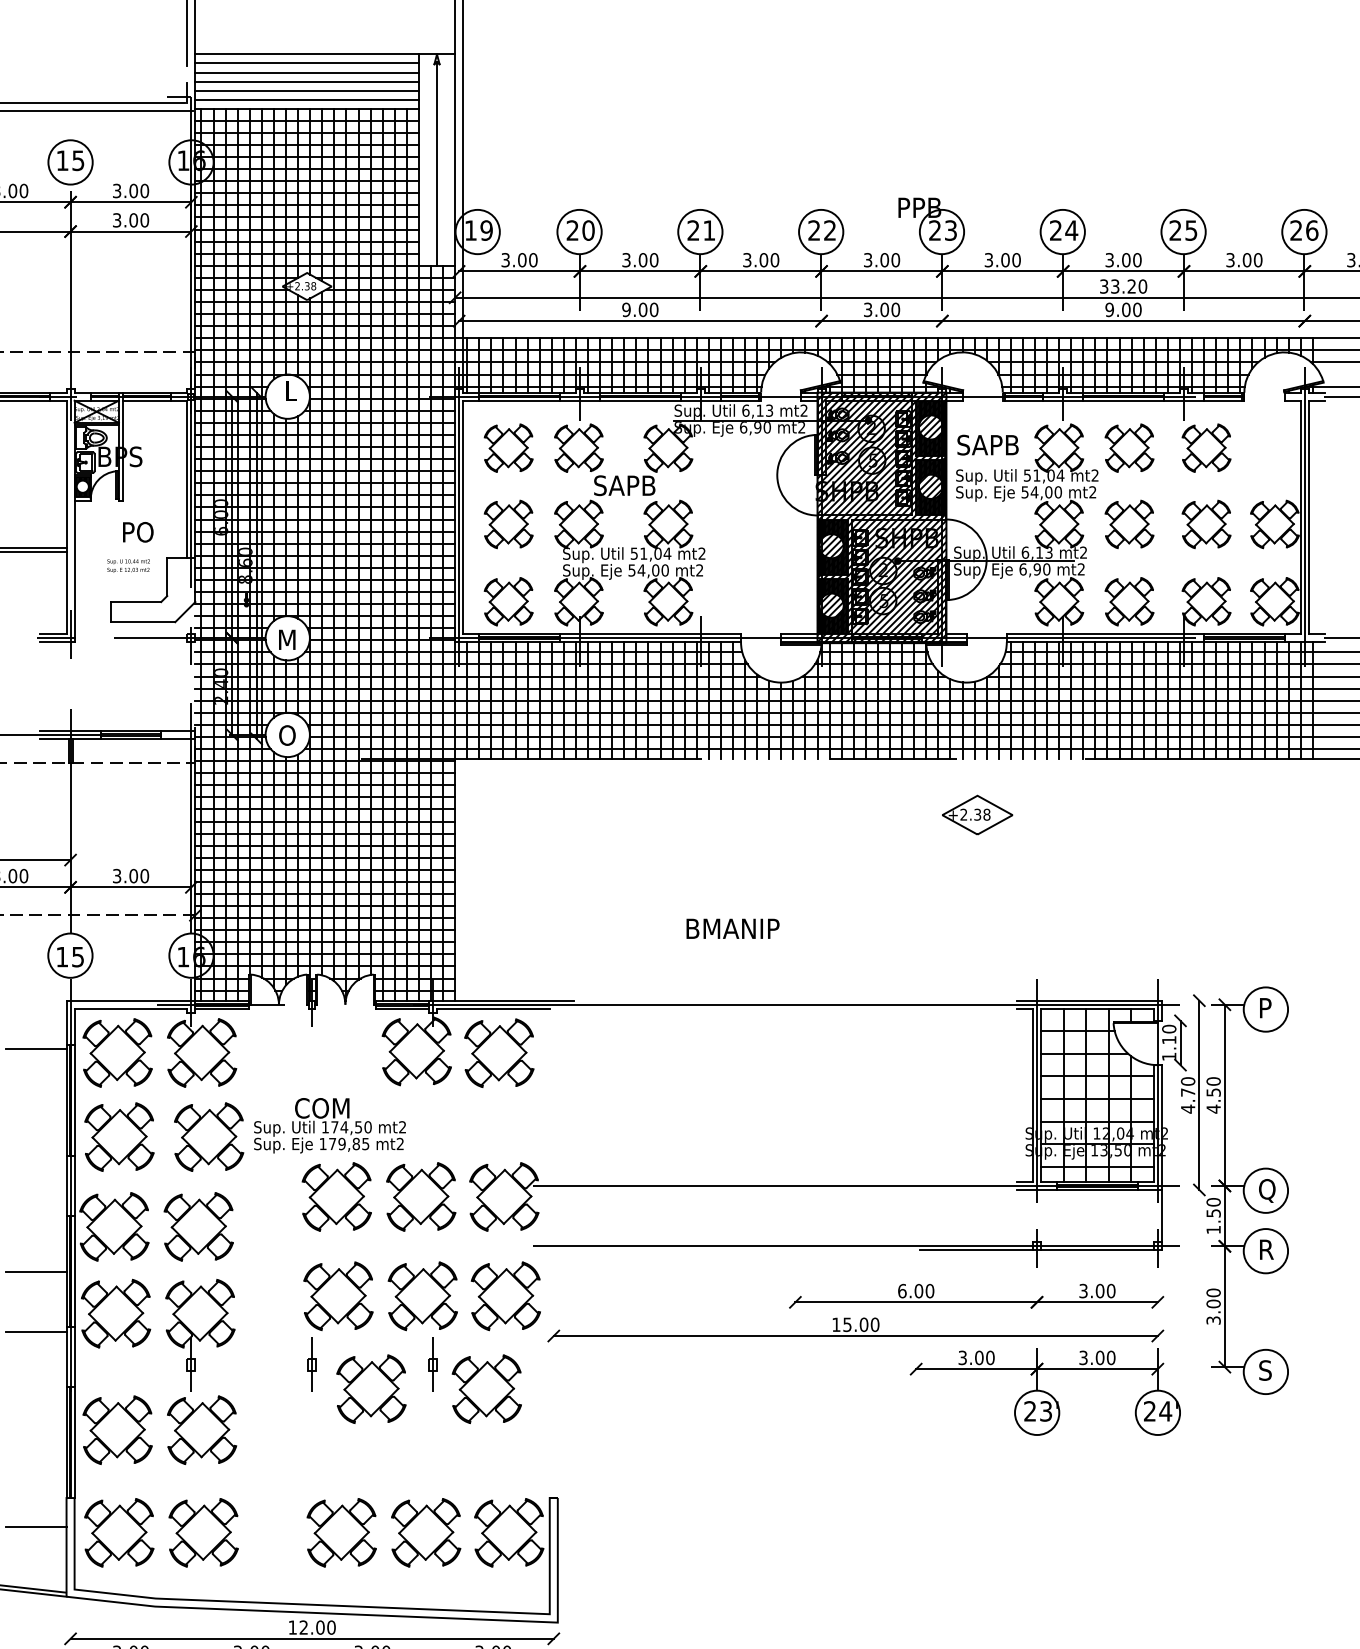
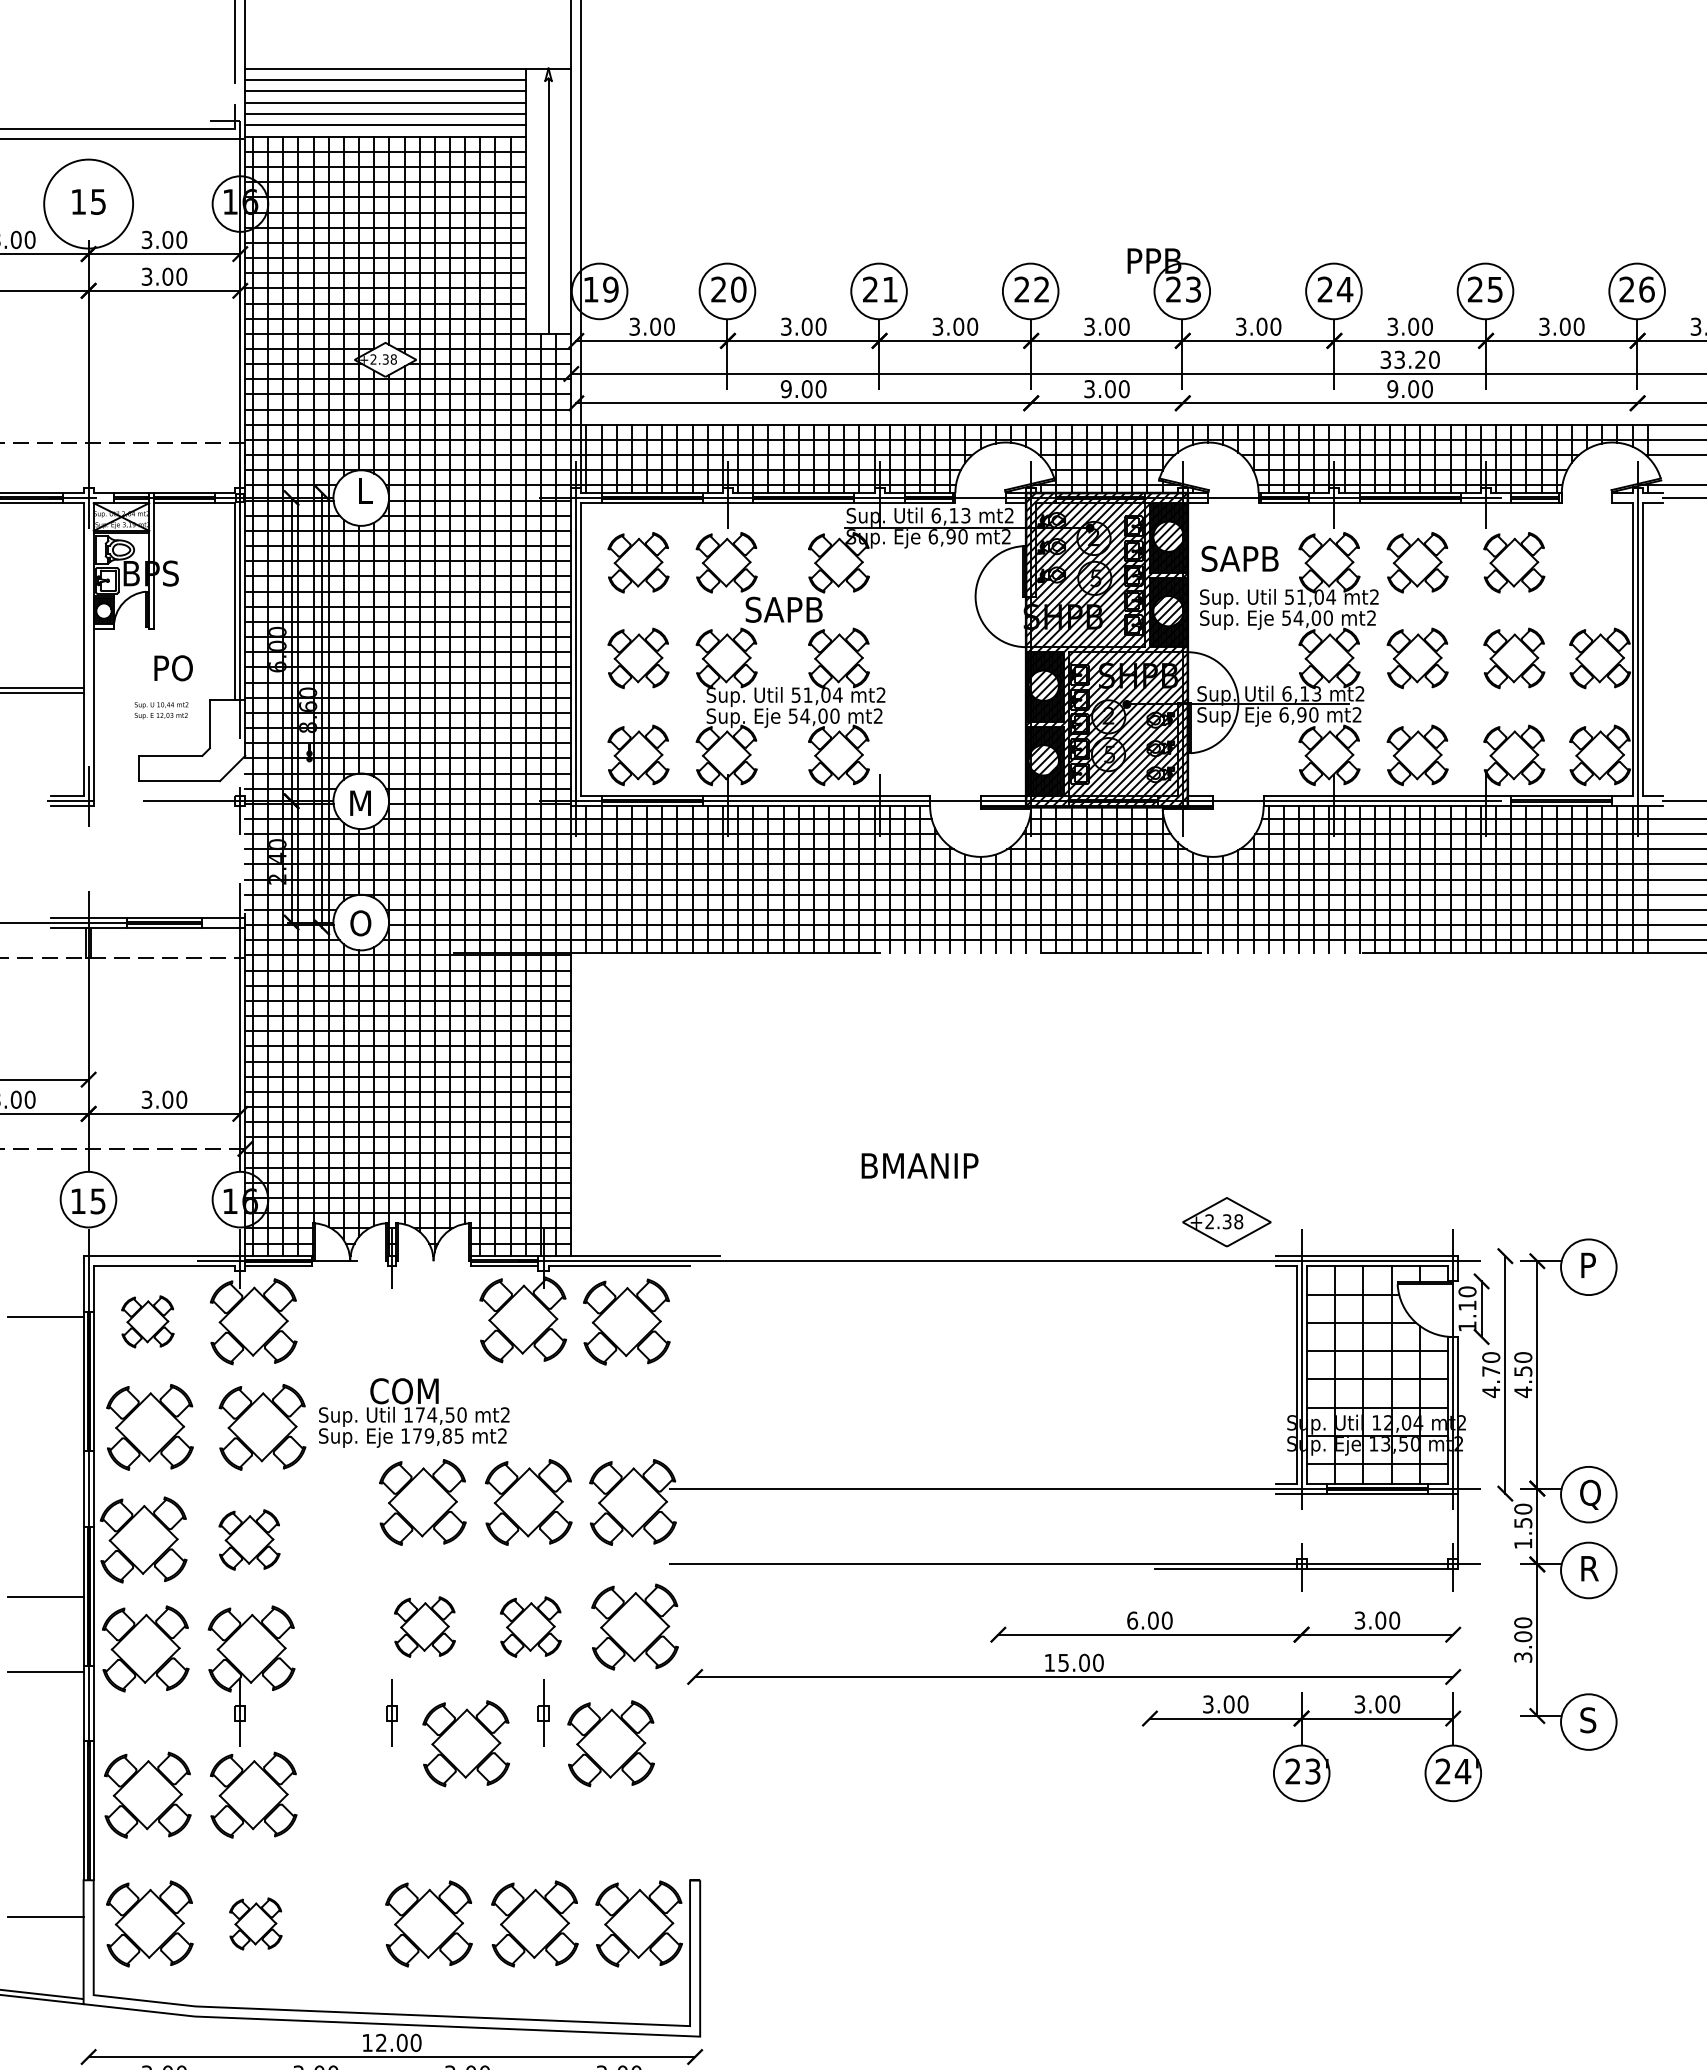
circle: (70, 161) -> (88, 203), size x1.6
part: (977, 815) -> (1226, 1222), moved
part: (117, 1052) -> (147, 1321), size x0.6
part: (198, 1226) -> (249, 1539), size x0.7
part: (338, 1295) -> (424, 1626), size x0.7
part: (422, 1295) -> (530, 1626), size x0.7
part: (203, 1532) -> (255, 1923), size x0.6

